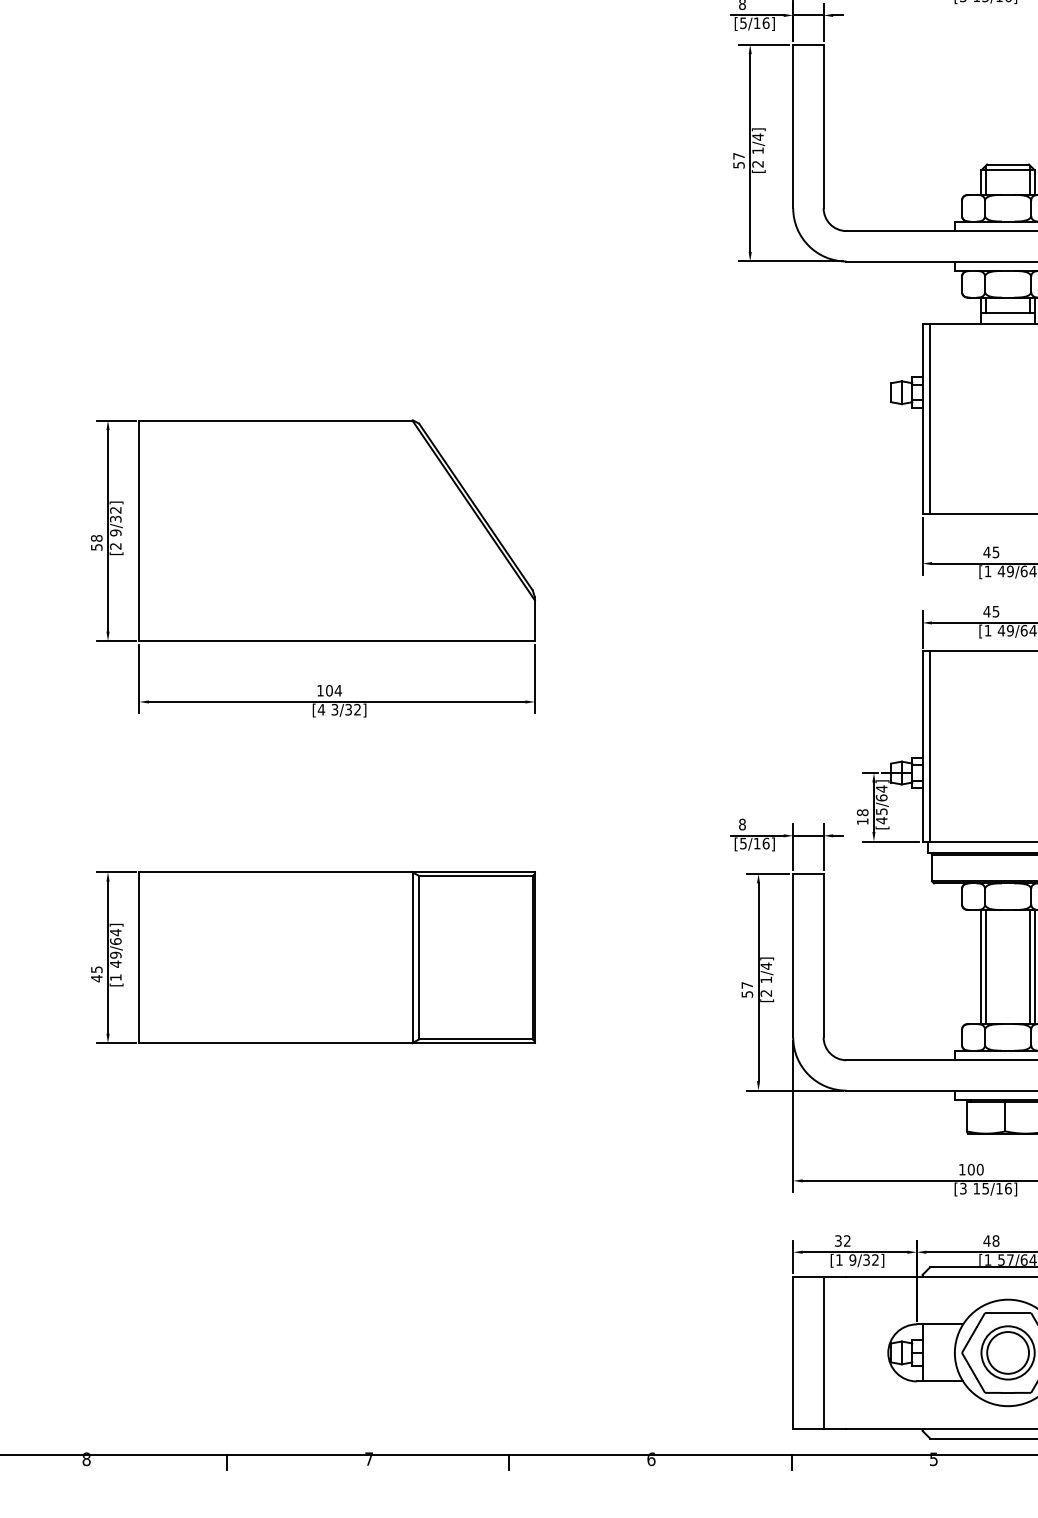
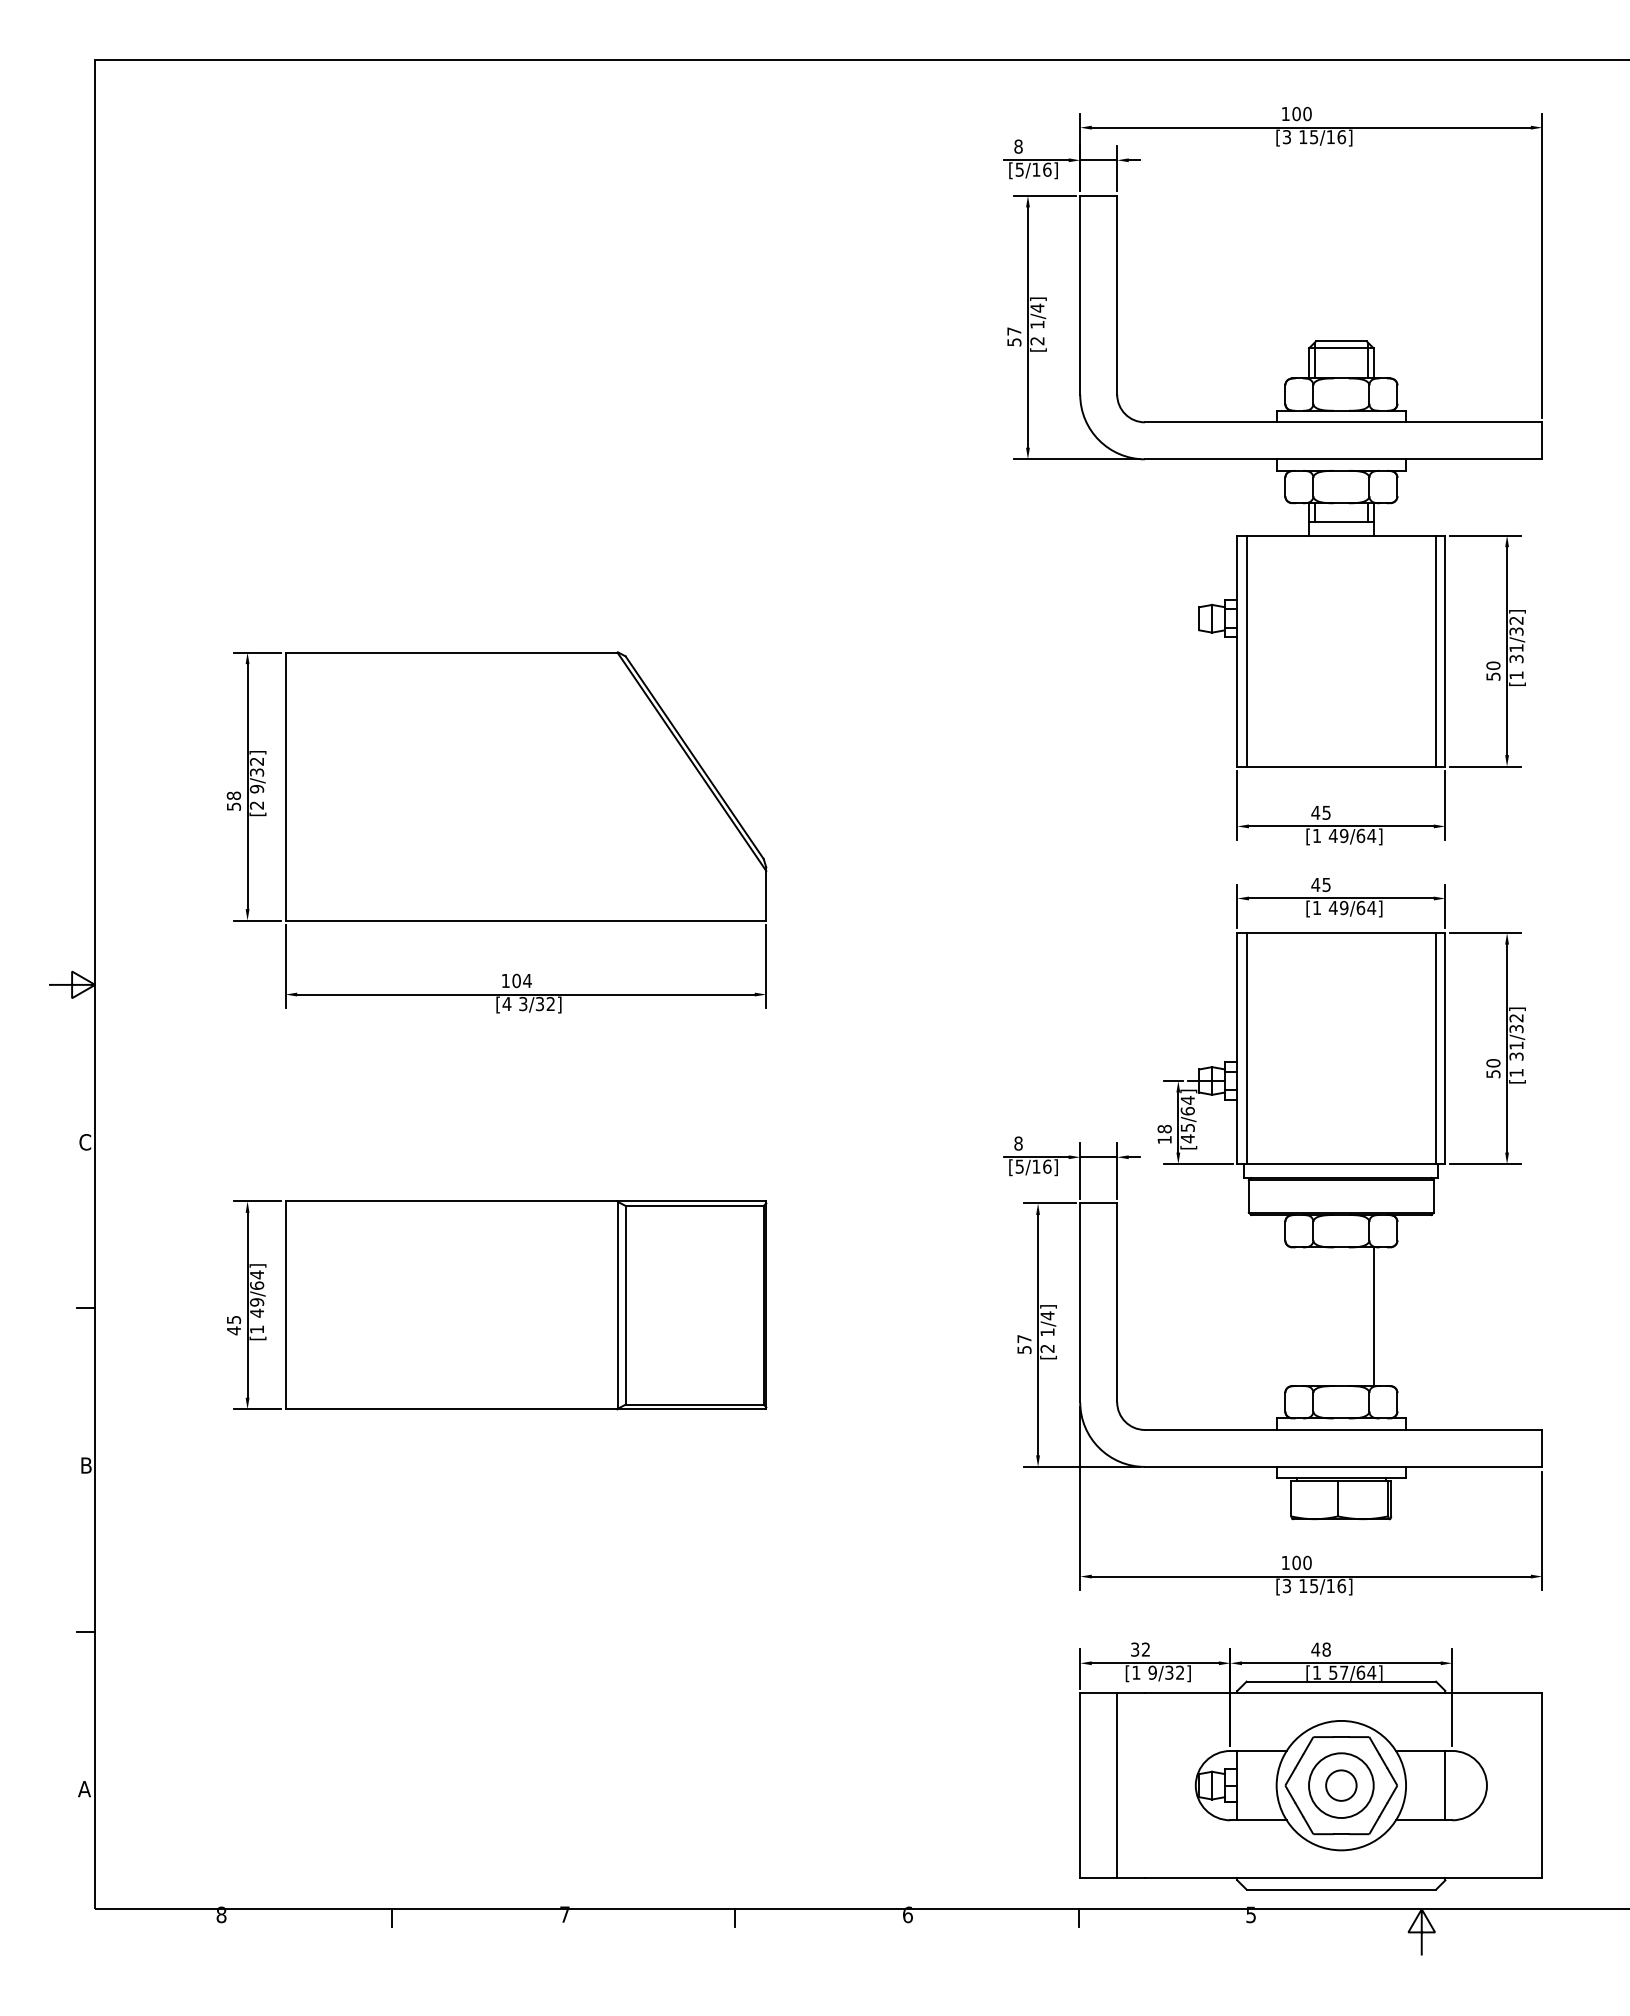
line: (981, 966) -> (1309, 1316), removed
line: (986, 966) -> (1314, 1316), removed
line: (1030, 966) -> (1368, 1316), removed
circle: (1007, 1352) -> (1340, 1785), size x0.6

